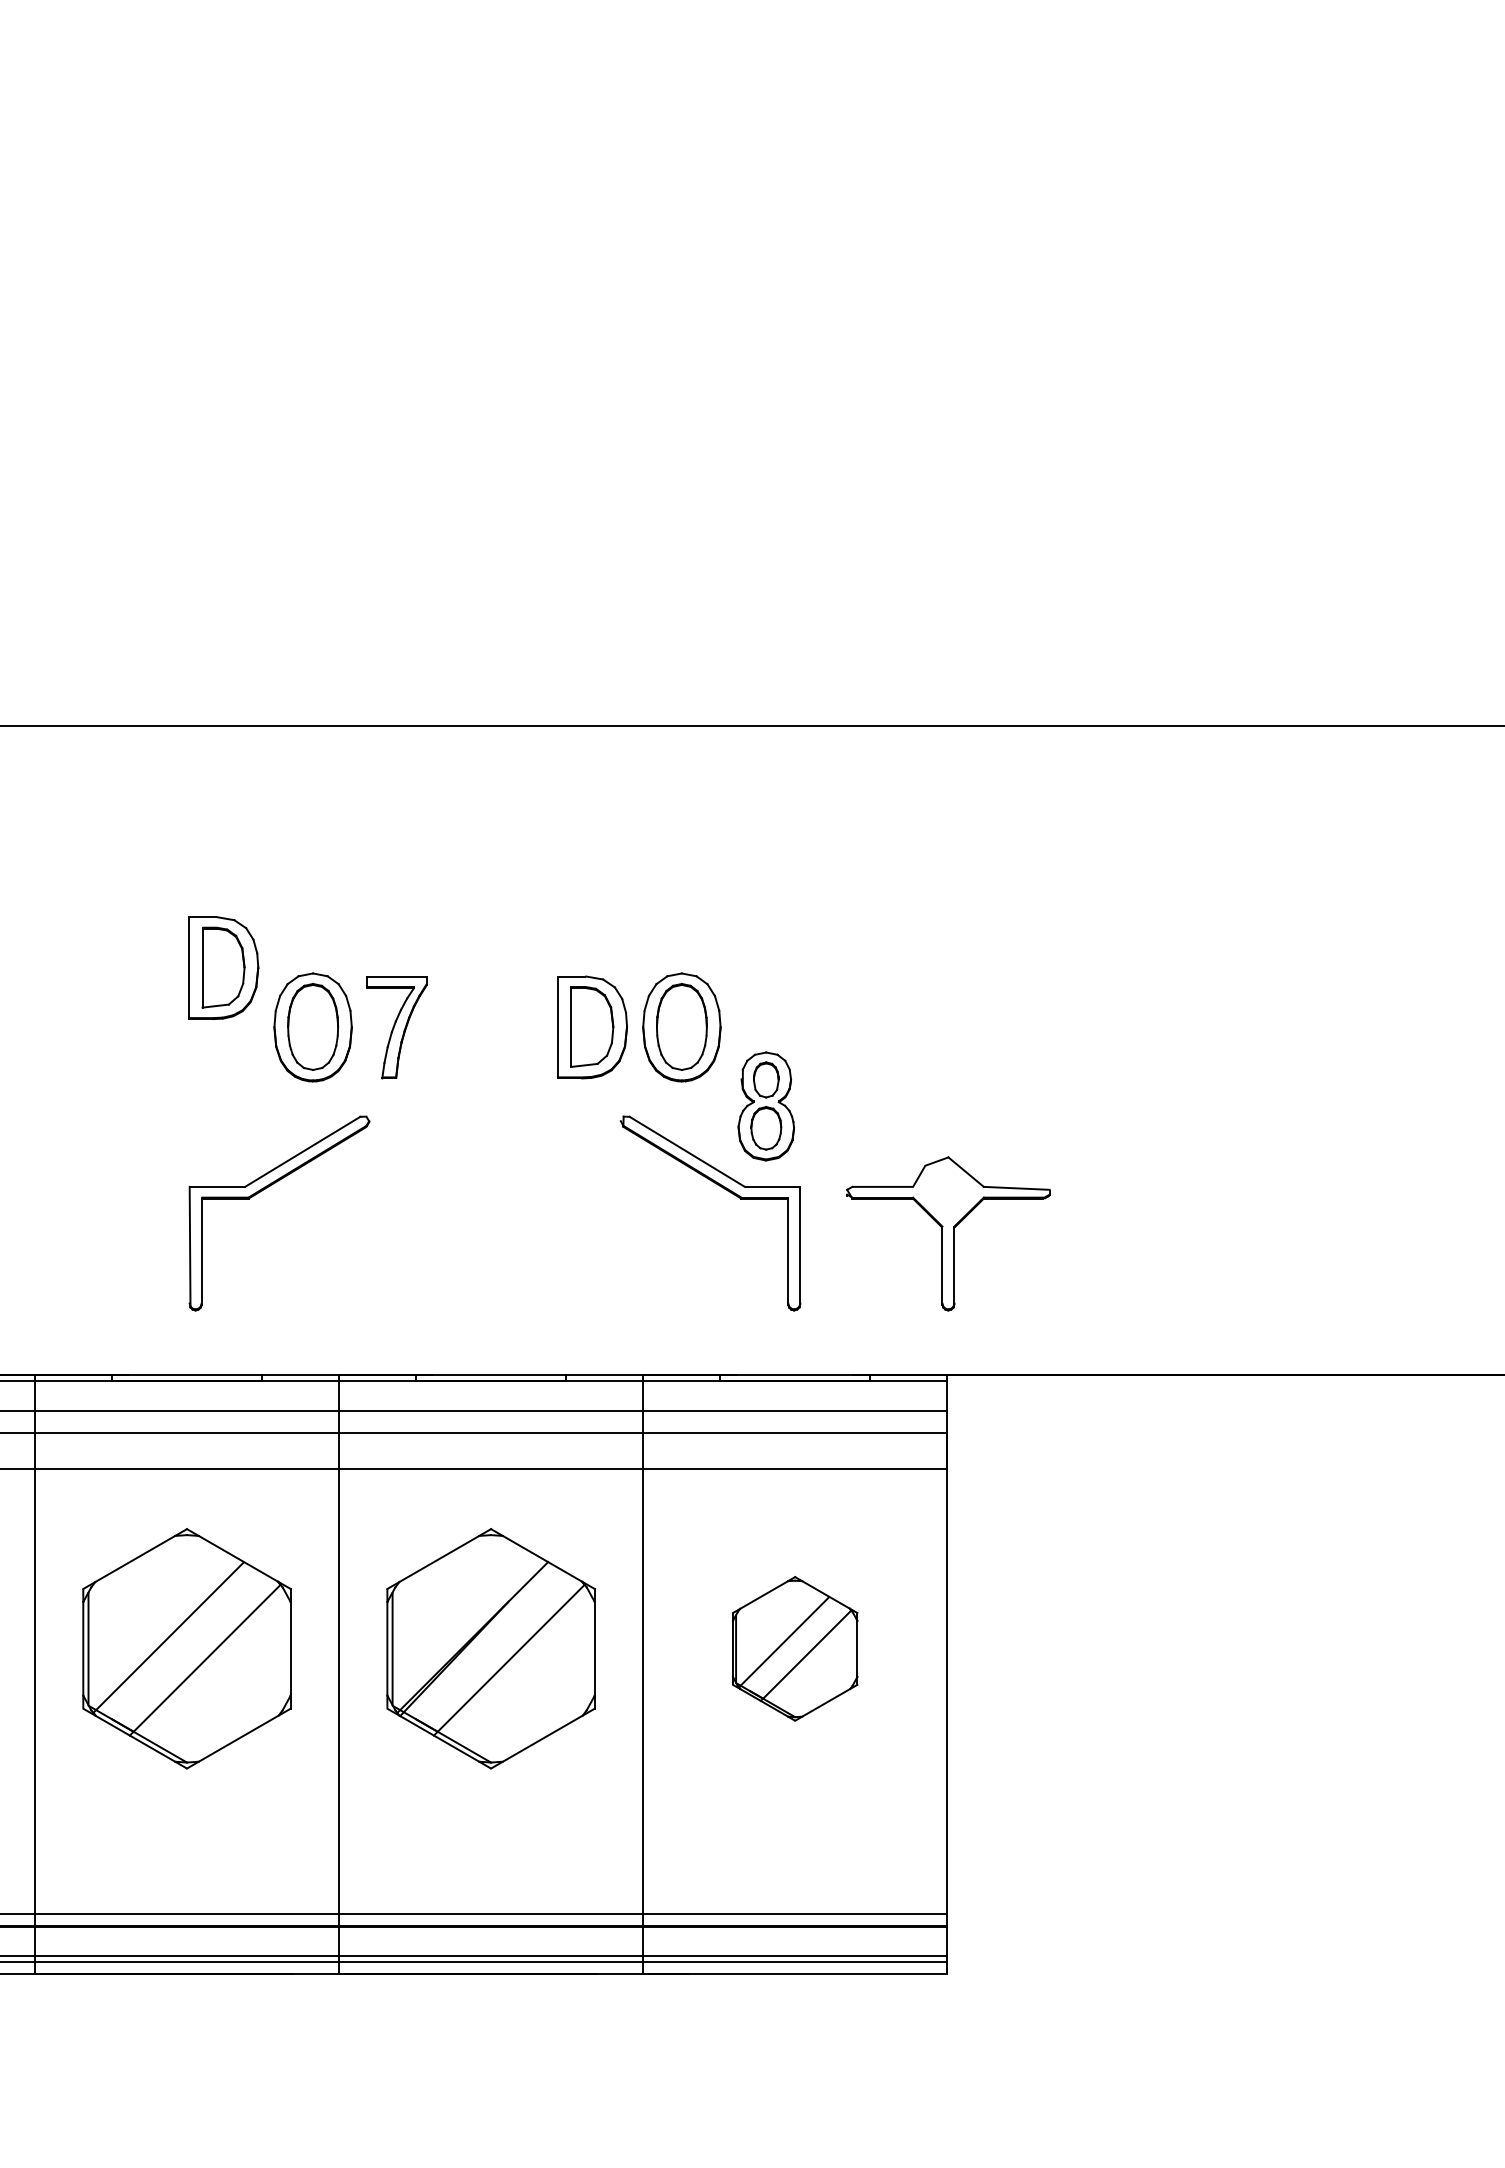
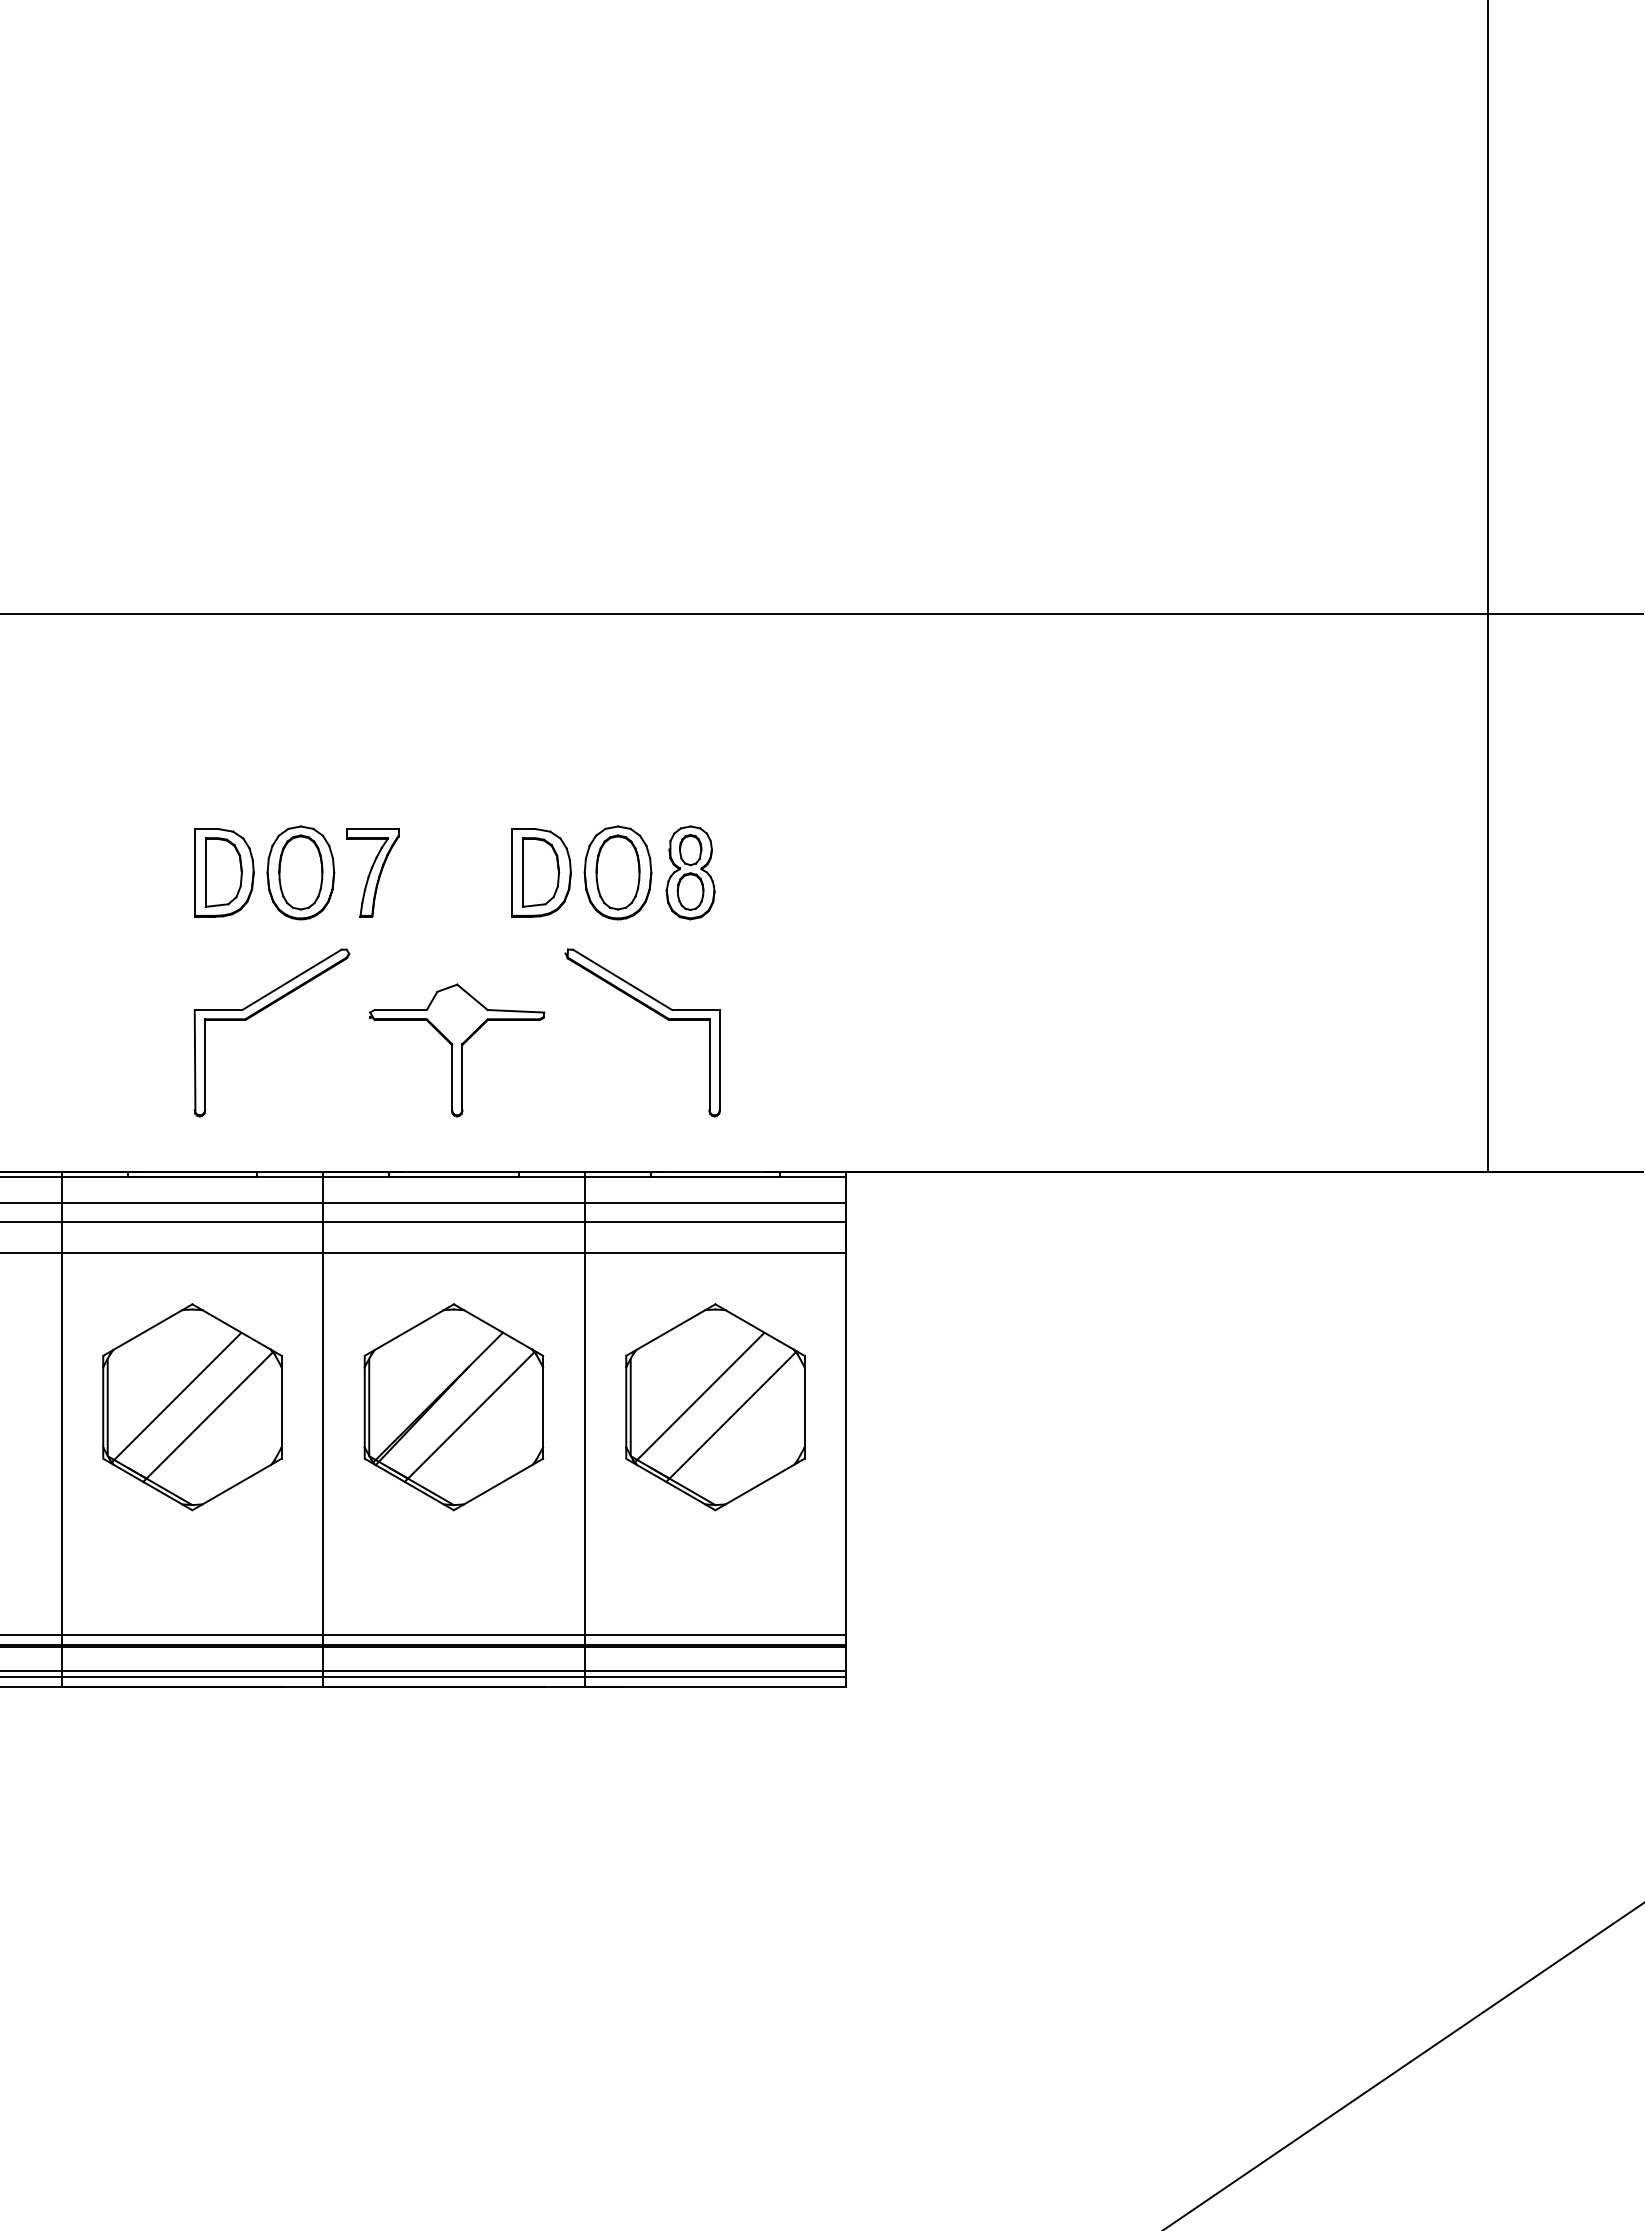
part: (224, 967) -> (224, 872), moved
part: (766, 1106) -> (690, 872), moved
part: (948, 1233) -> (457, 1050), moved
part: (795, 1649) -> (715, 1407), size x1.67

